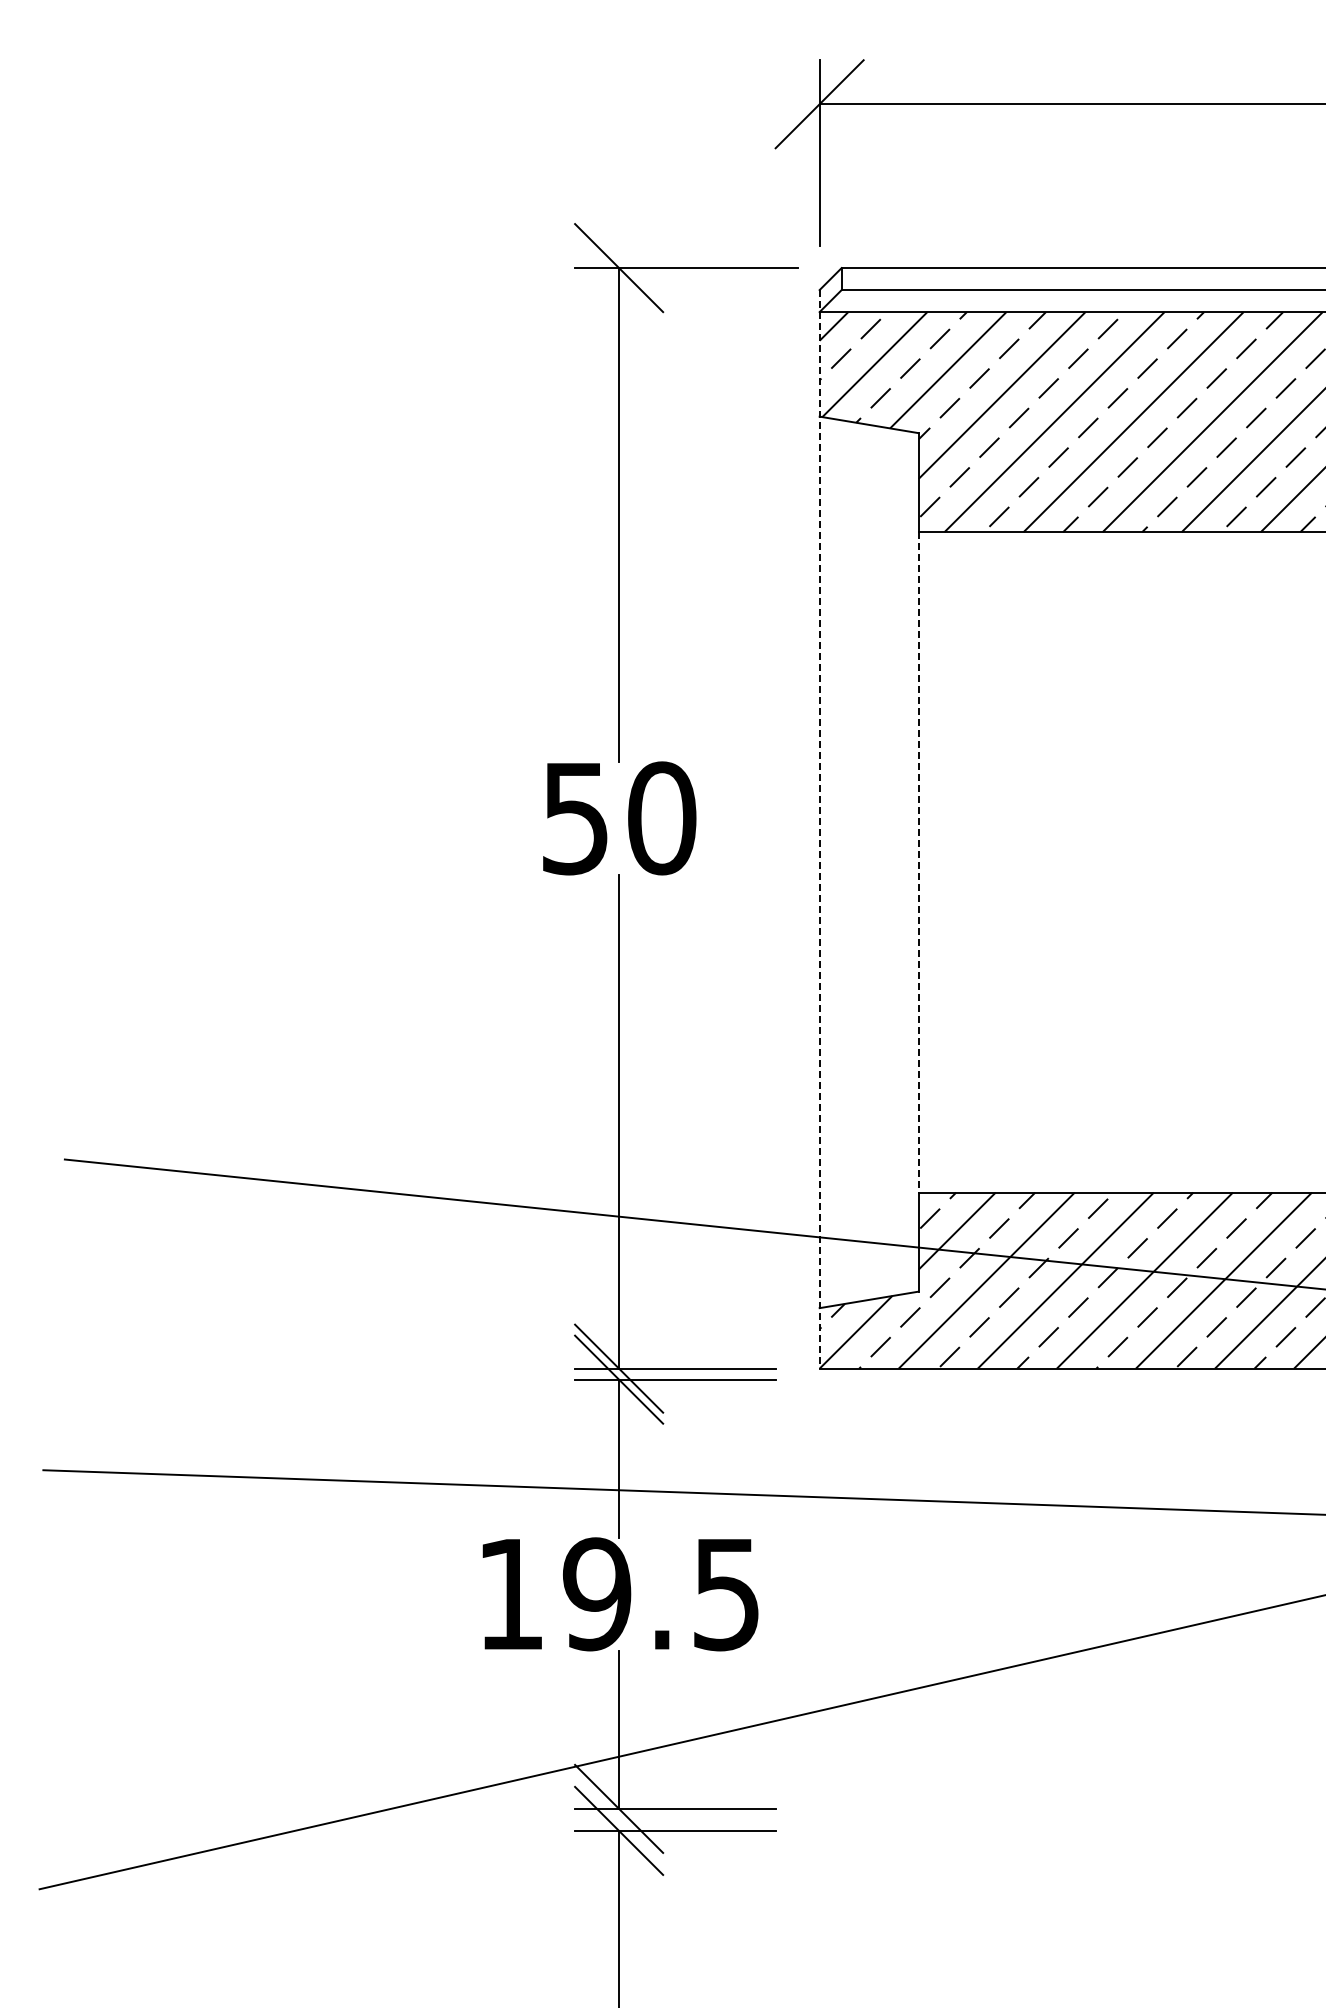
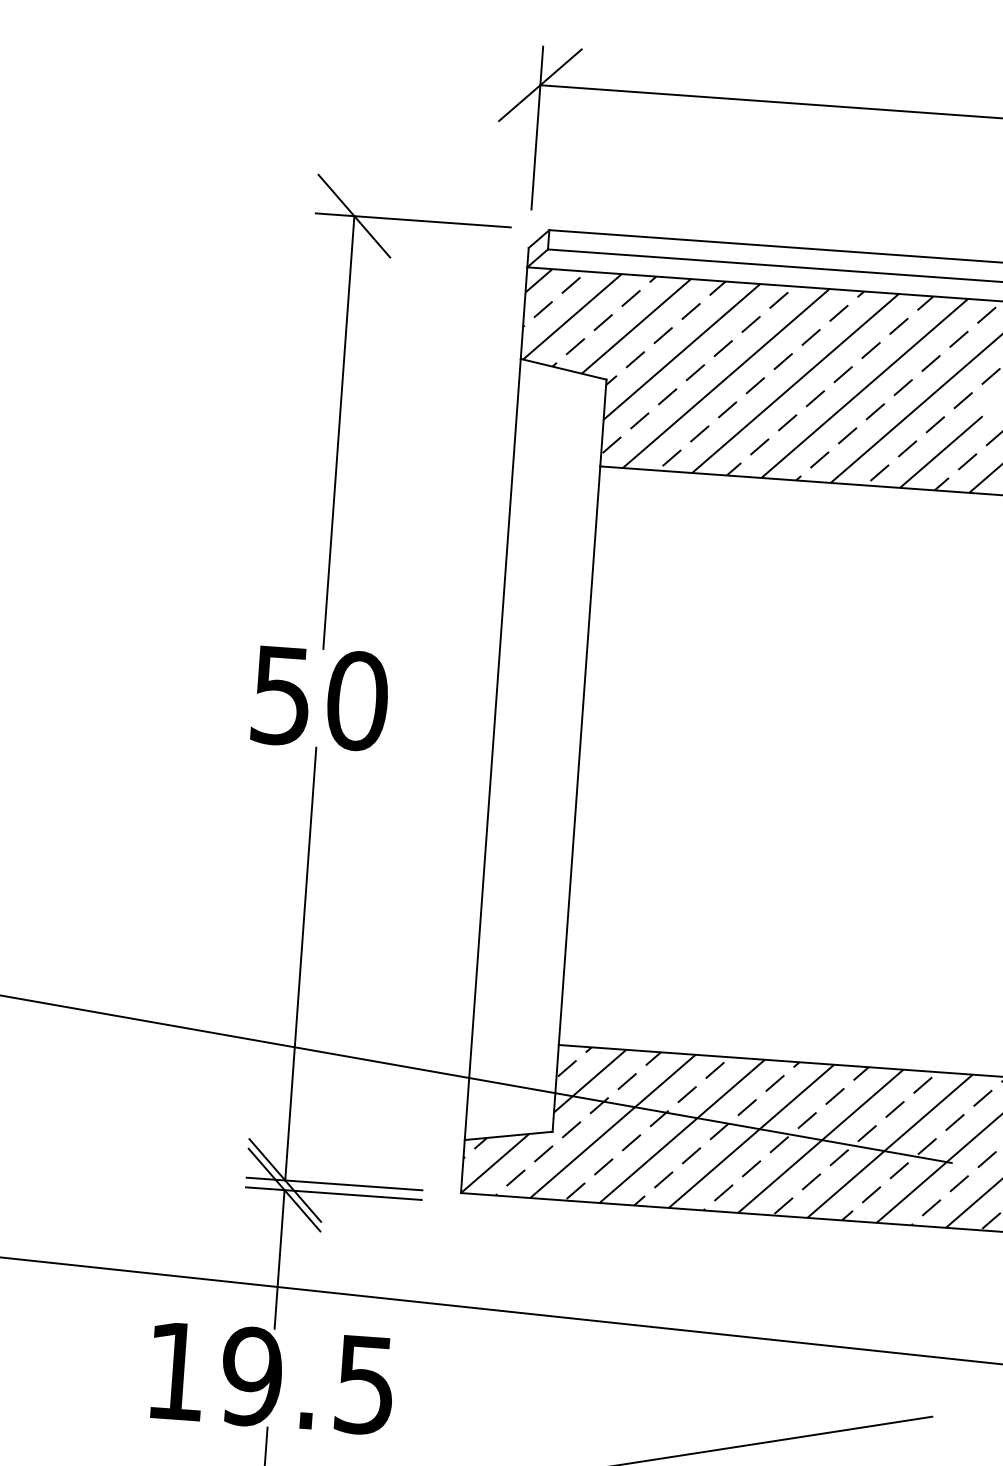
line: (819, 829) -> (494, 720), dashed -> solid
line: (918, 862) -> (579, 755), dashed -> solid

